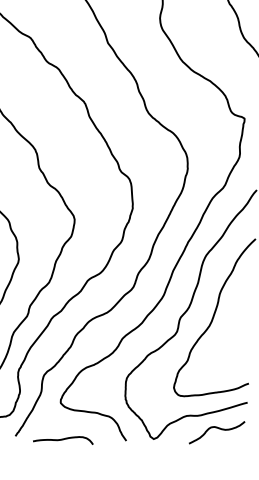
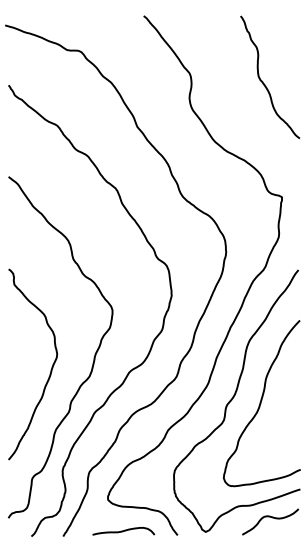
curve: (63, 439) -> (123, 531), moved

